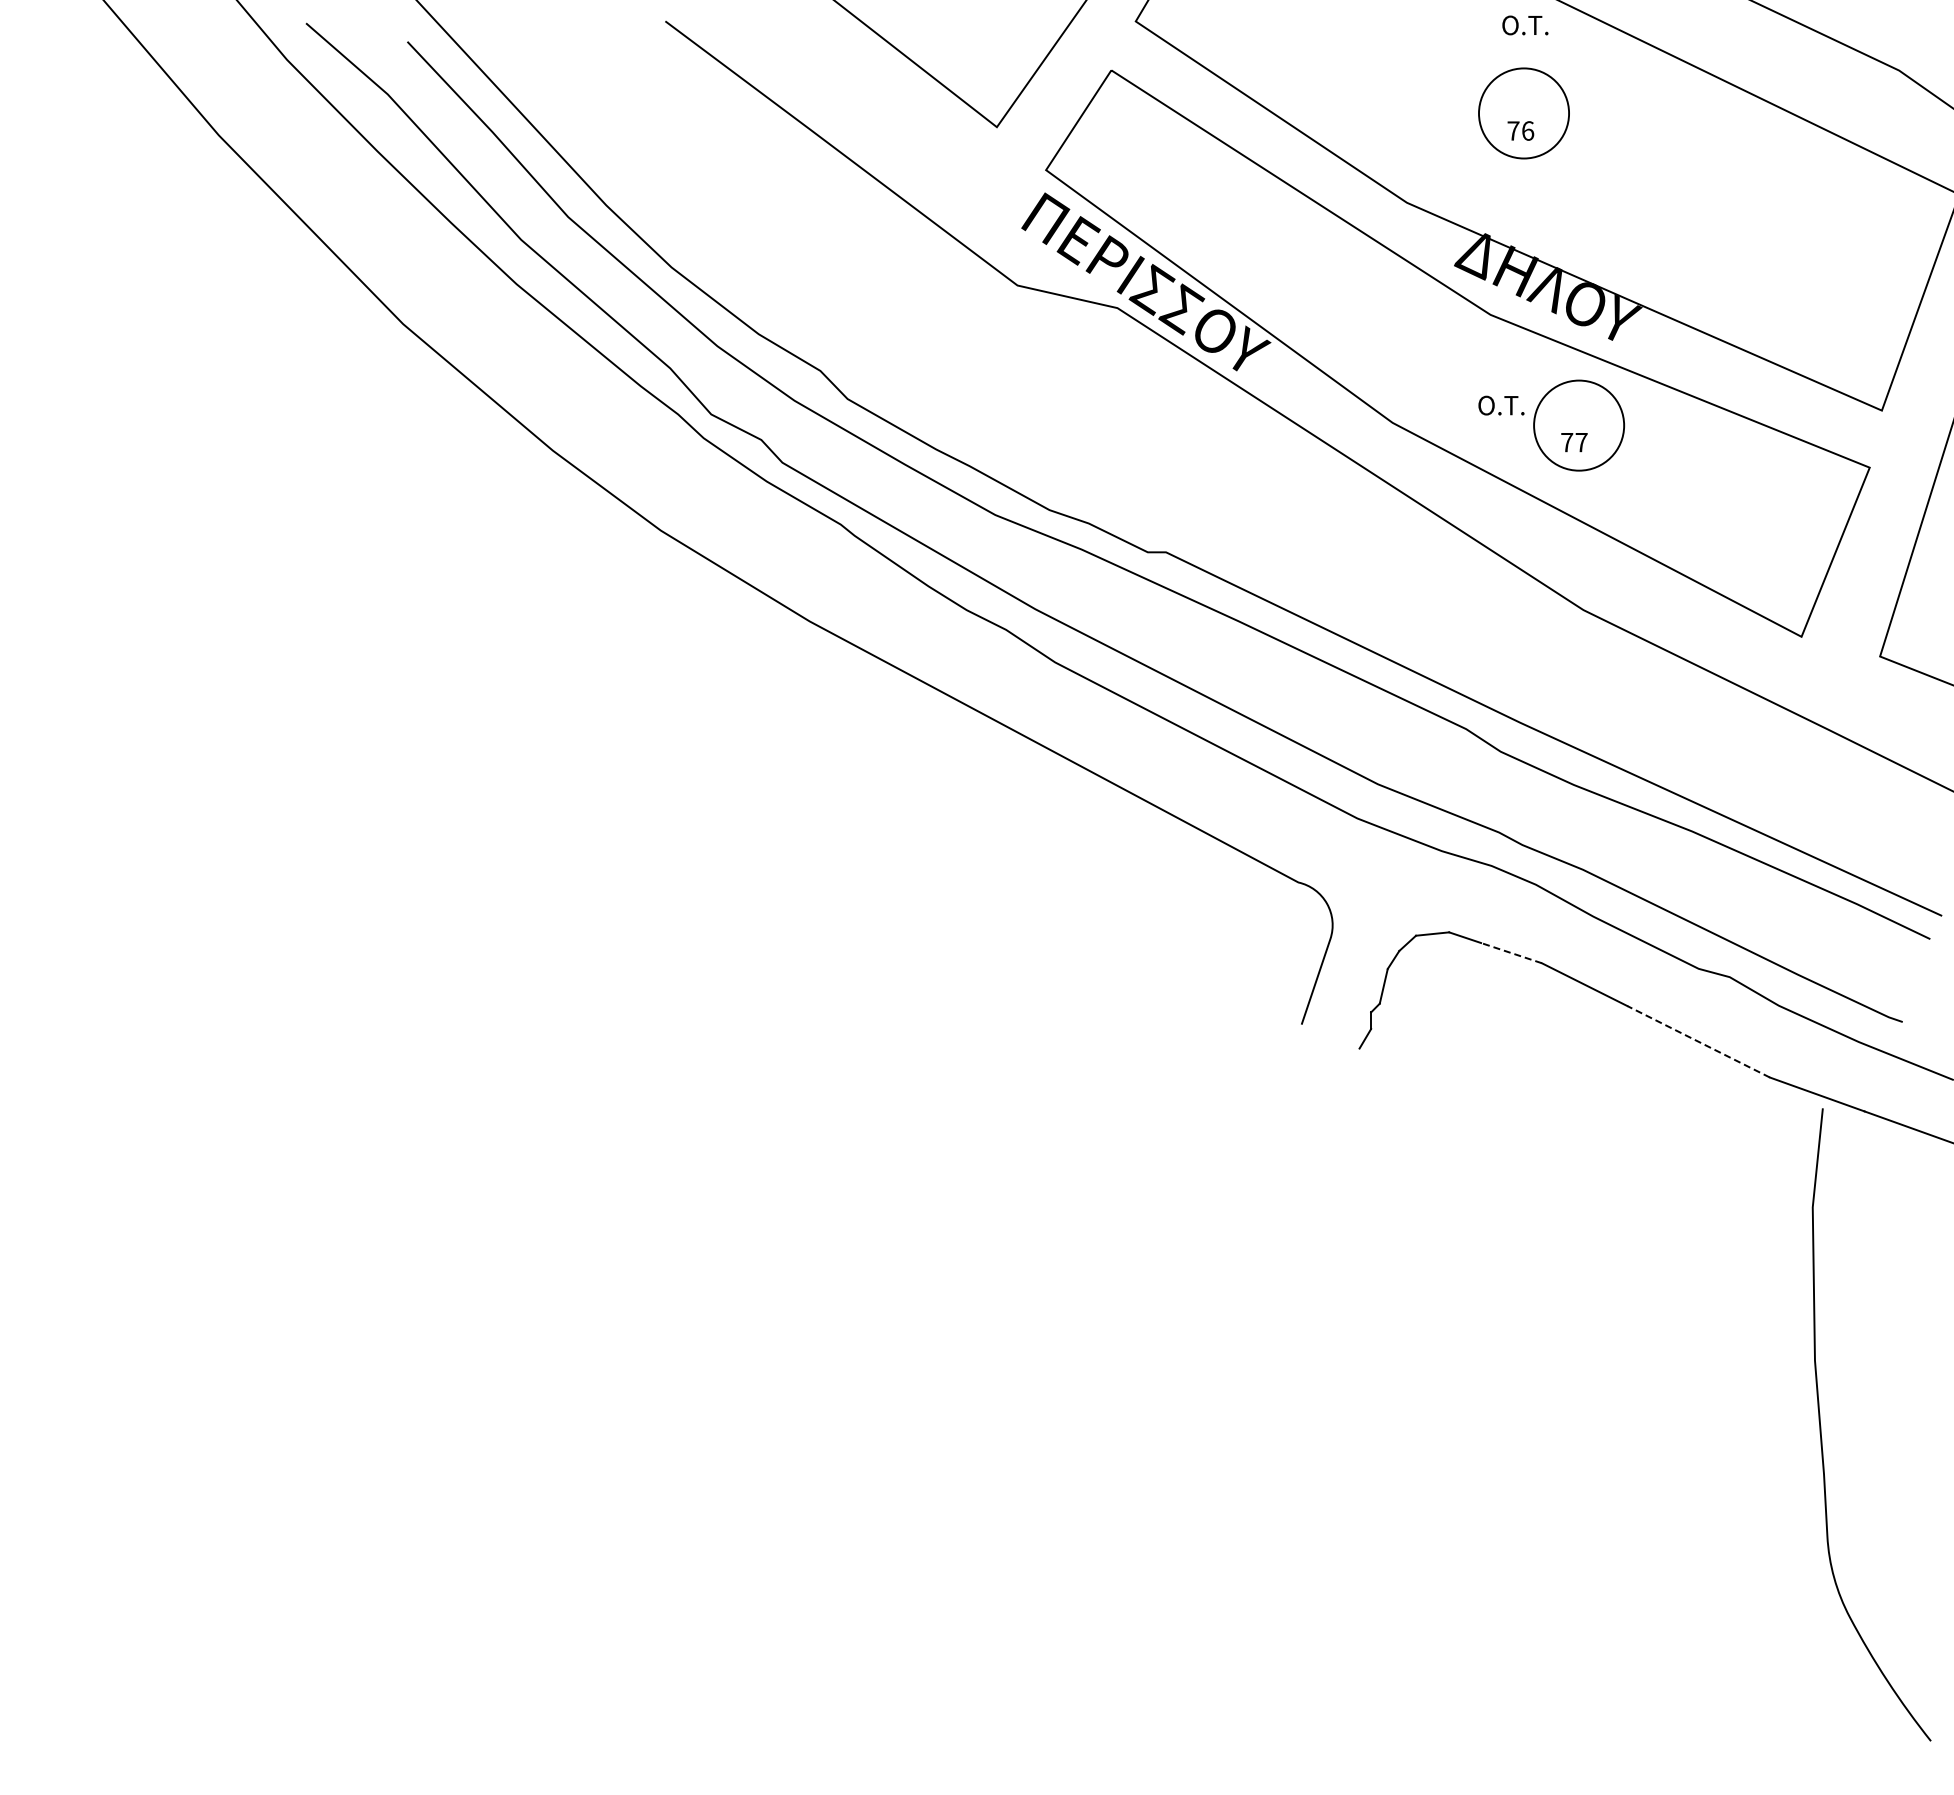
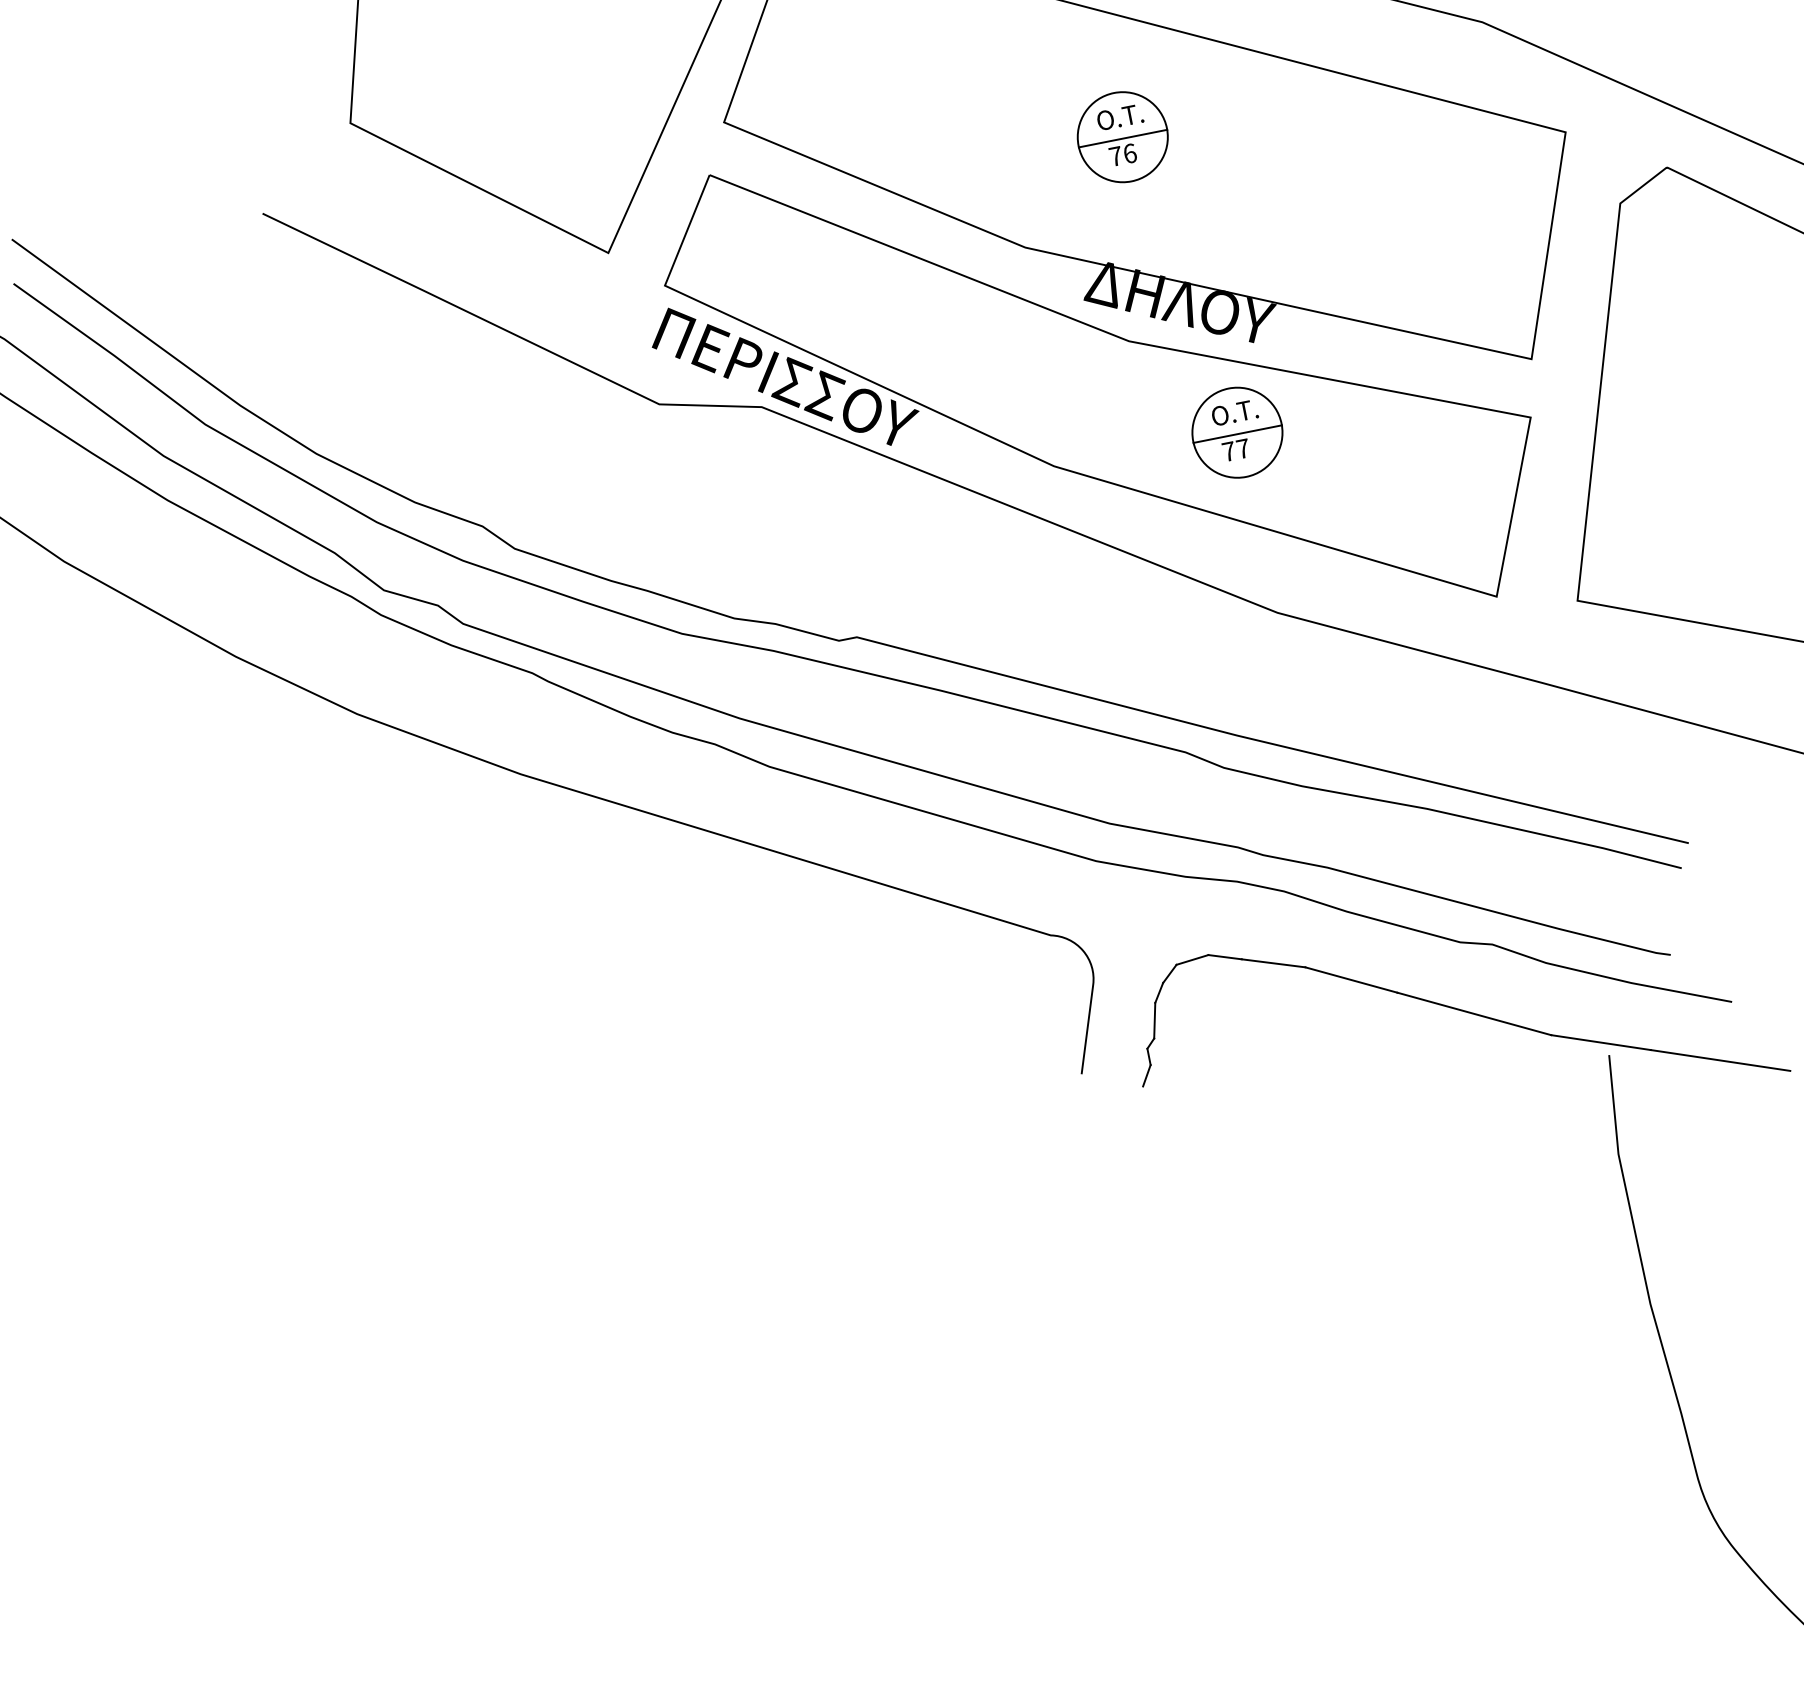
text: (1525, 25) -> (1120, 117), moved
line: (1524, 114) -> (1123, 138), added
text: (1501, 405) -> (1234, 412), moved
line: (1579, 427) -> (1238, 434), added
line: (1511, 952) -> (1273, 962), dashed -> solid
line: (1698, 1041) -> (1474, 1013), dashed -> solid

